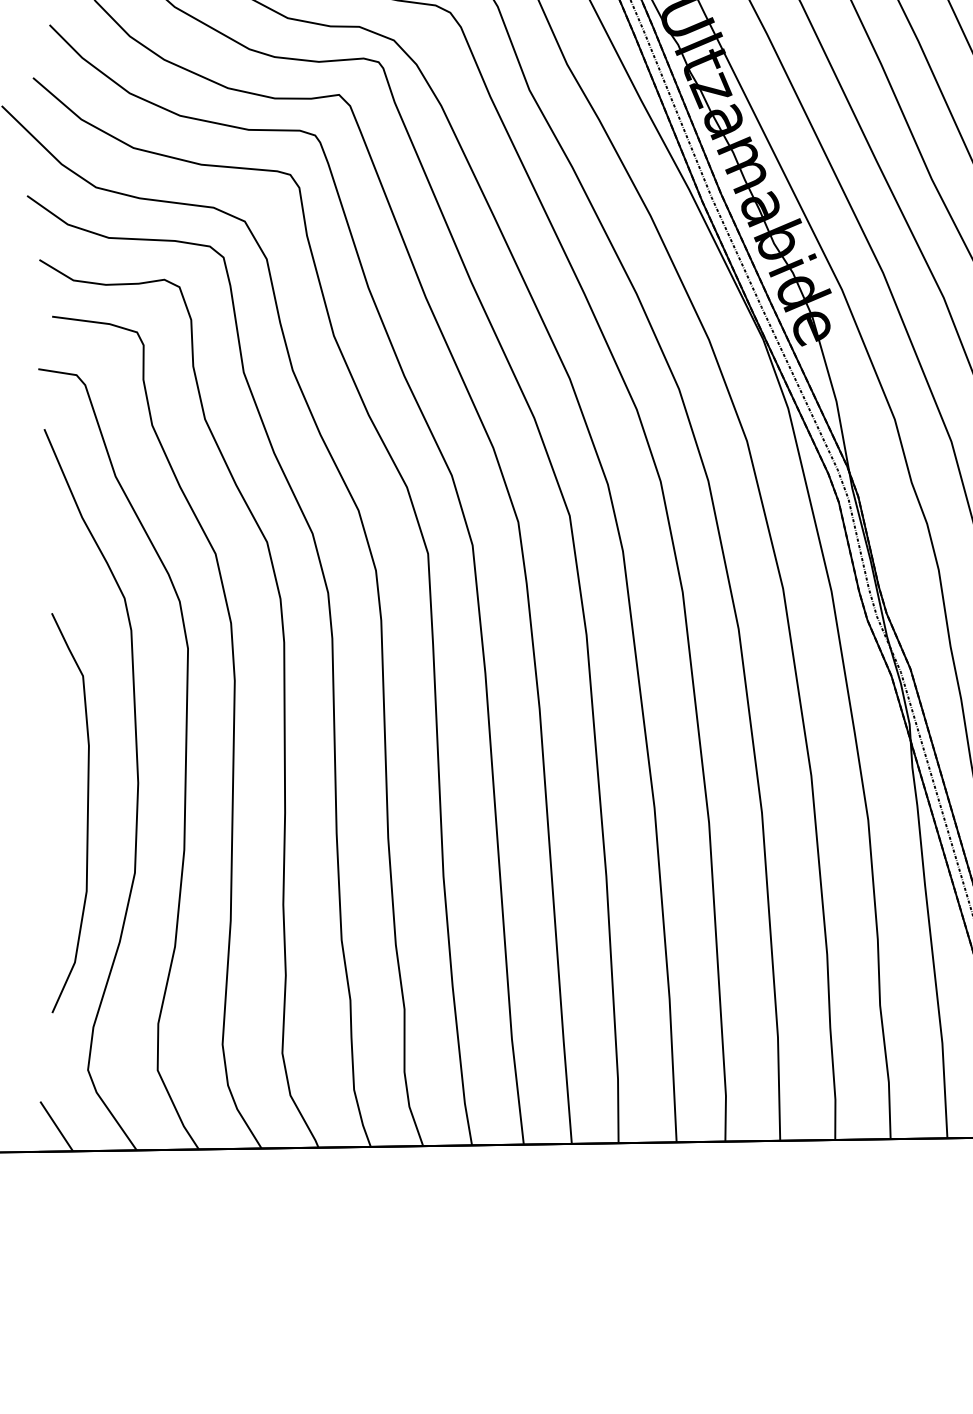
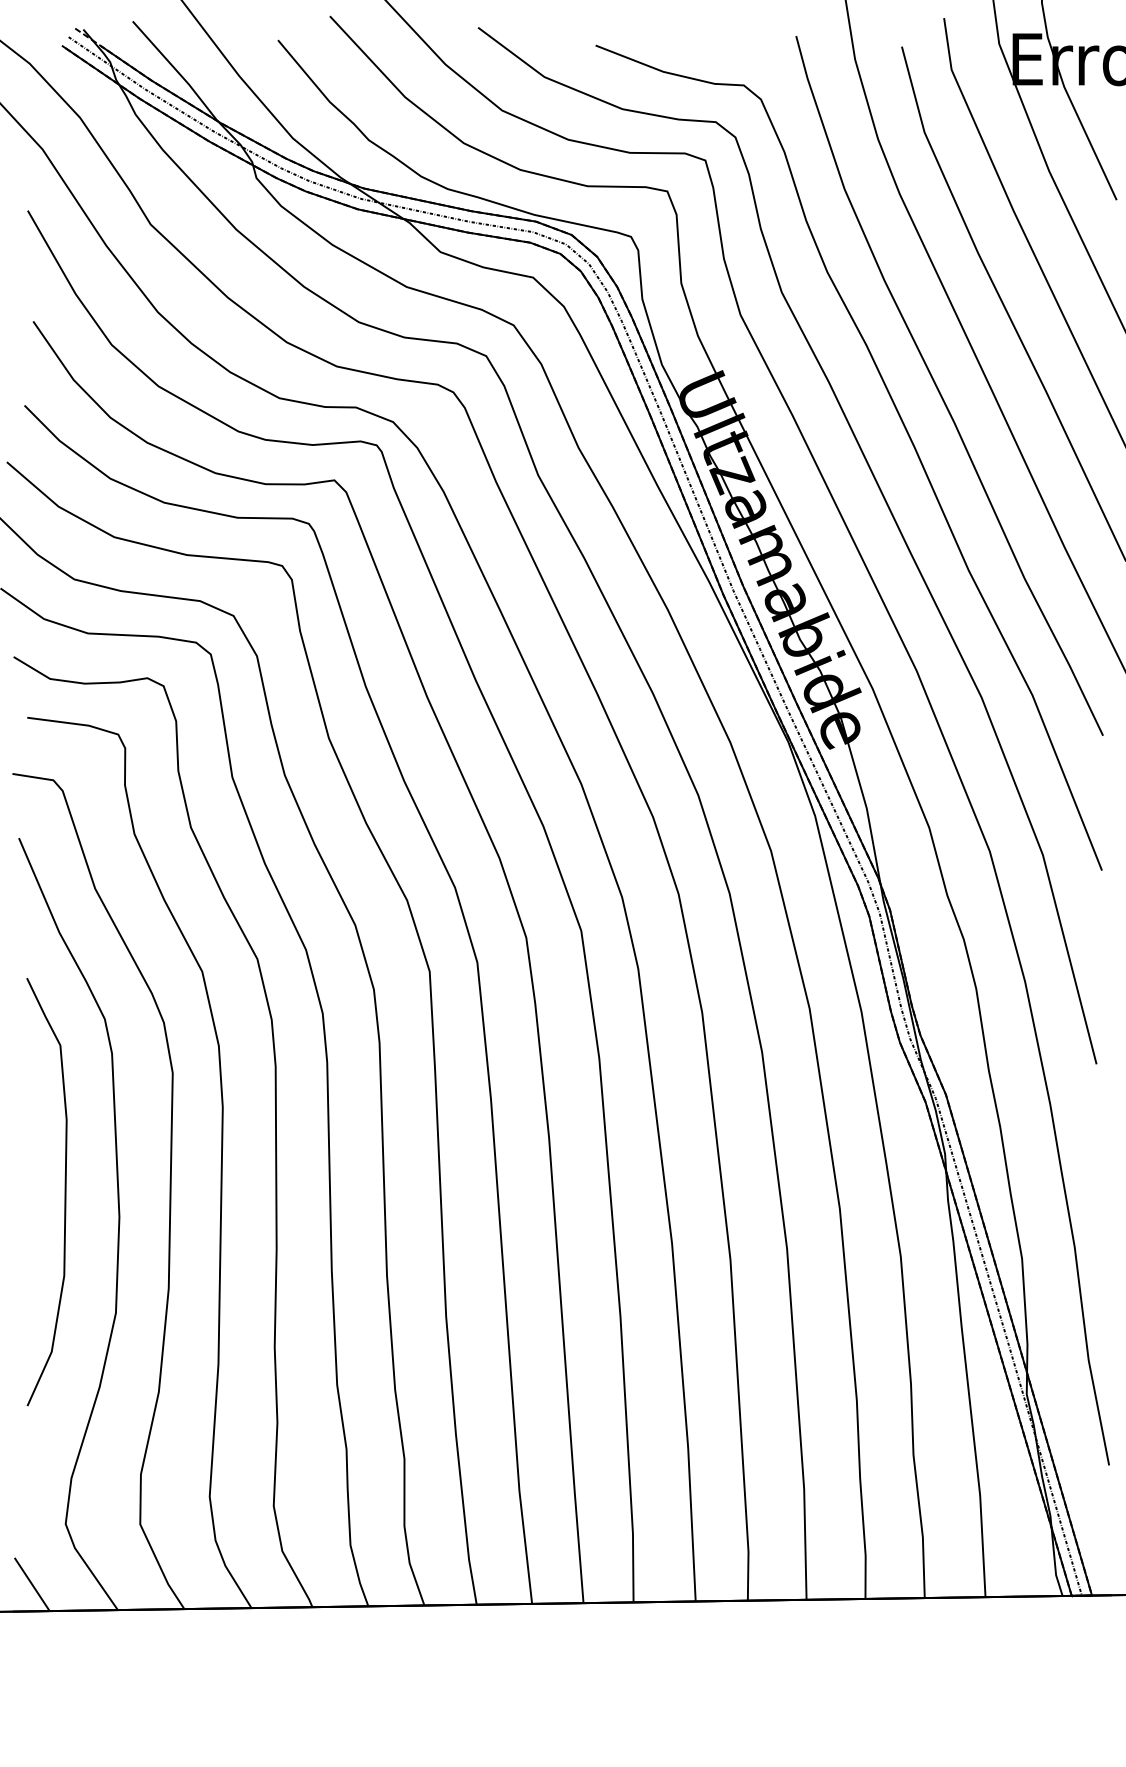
curve: (86, 813) -> (64, 1192), moved

